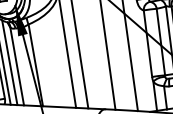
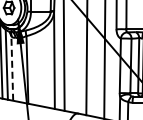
line: (17, 65) -> (12, 67), solid -> dashed

